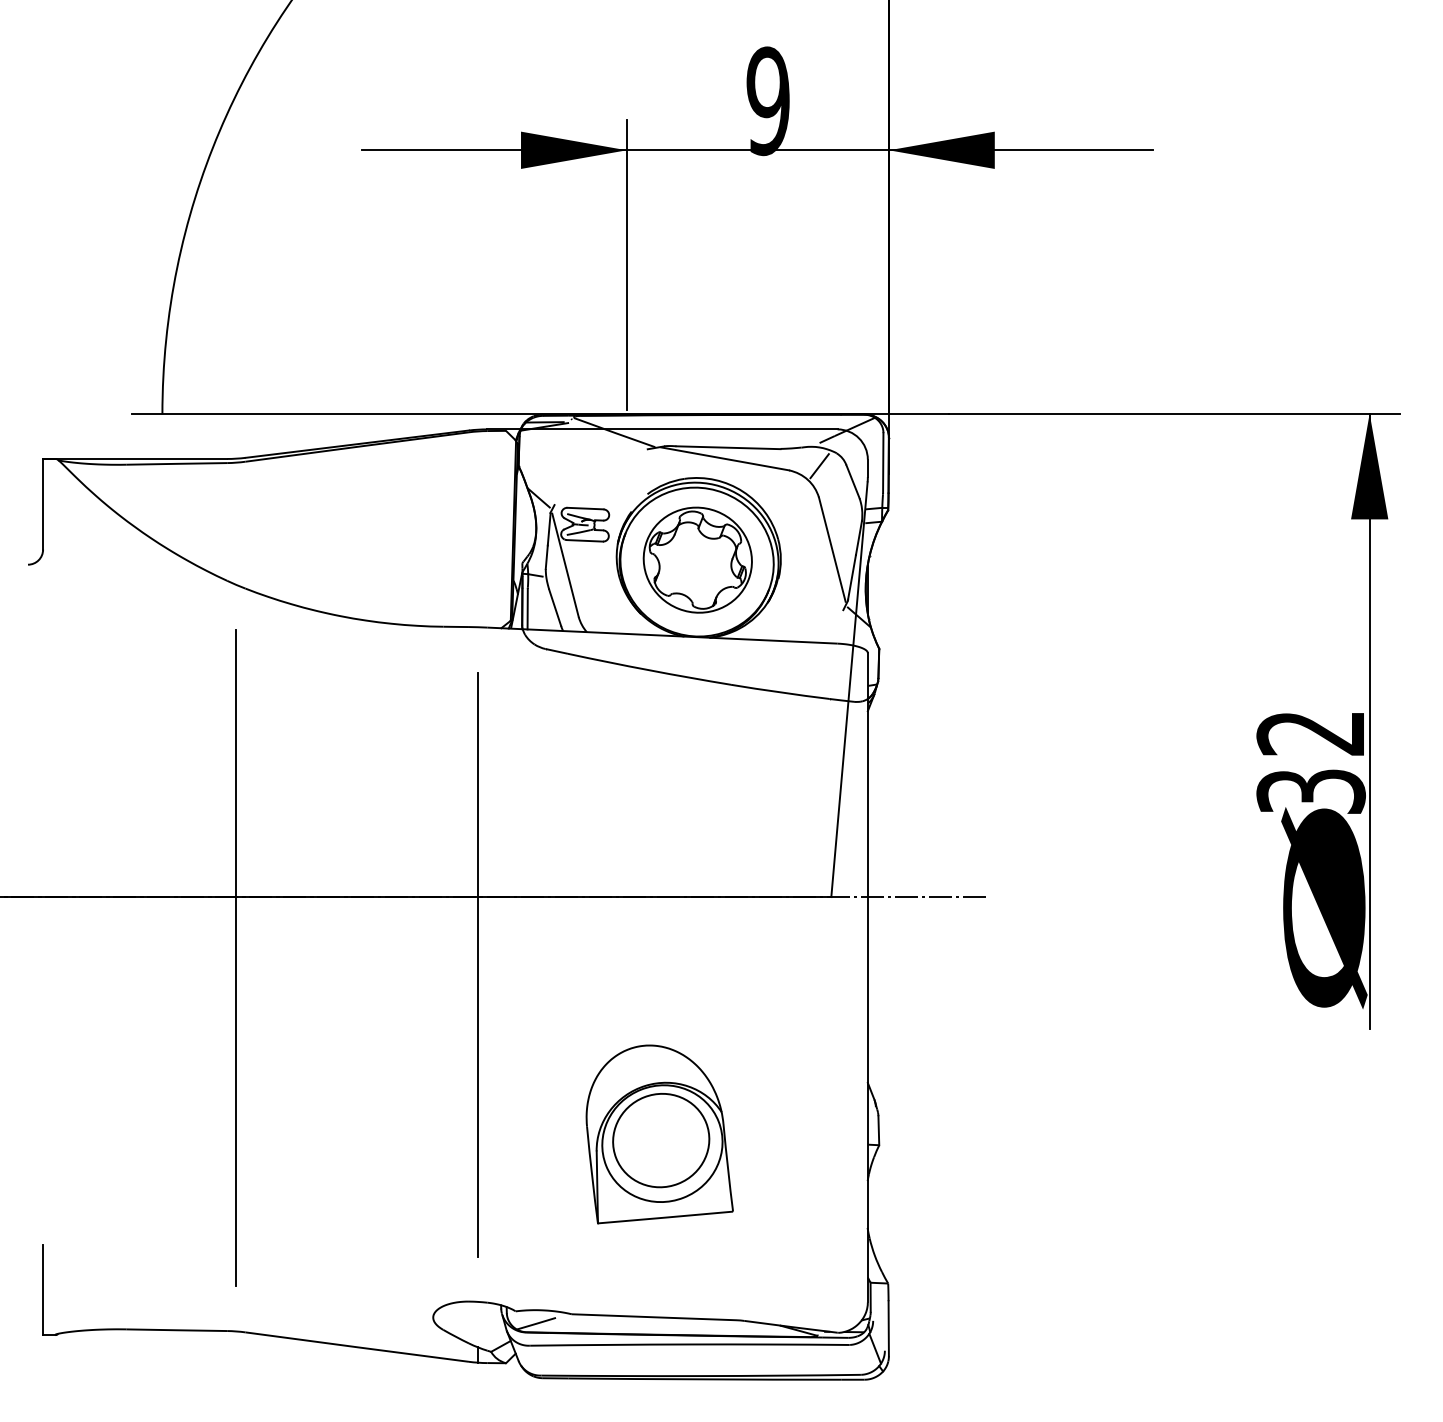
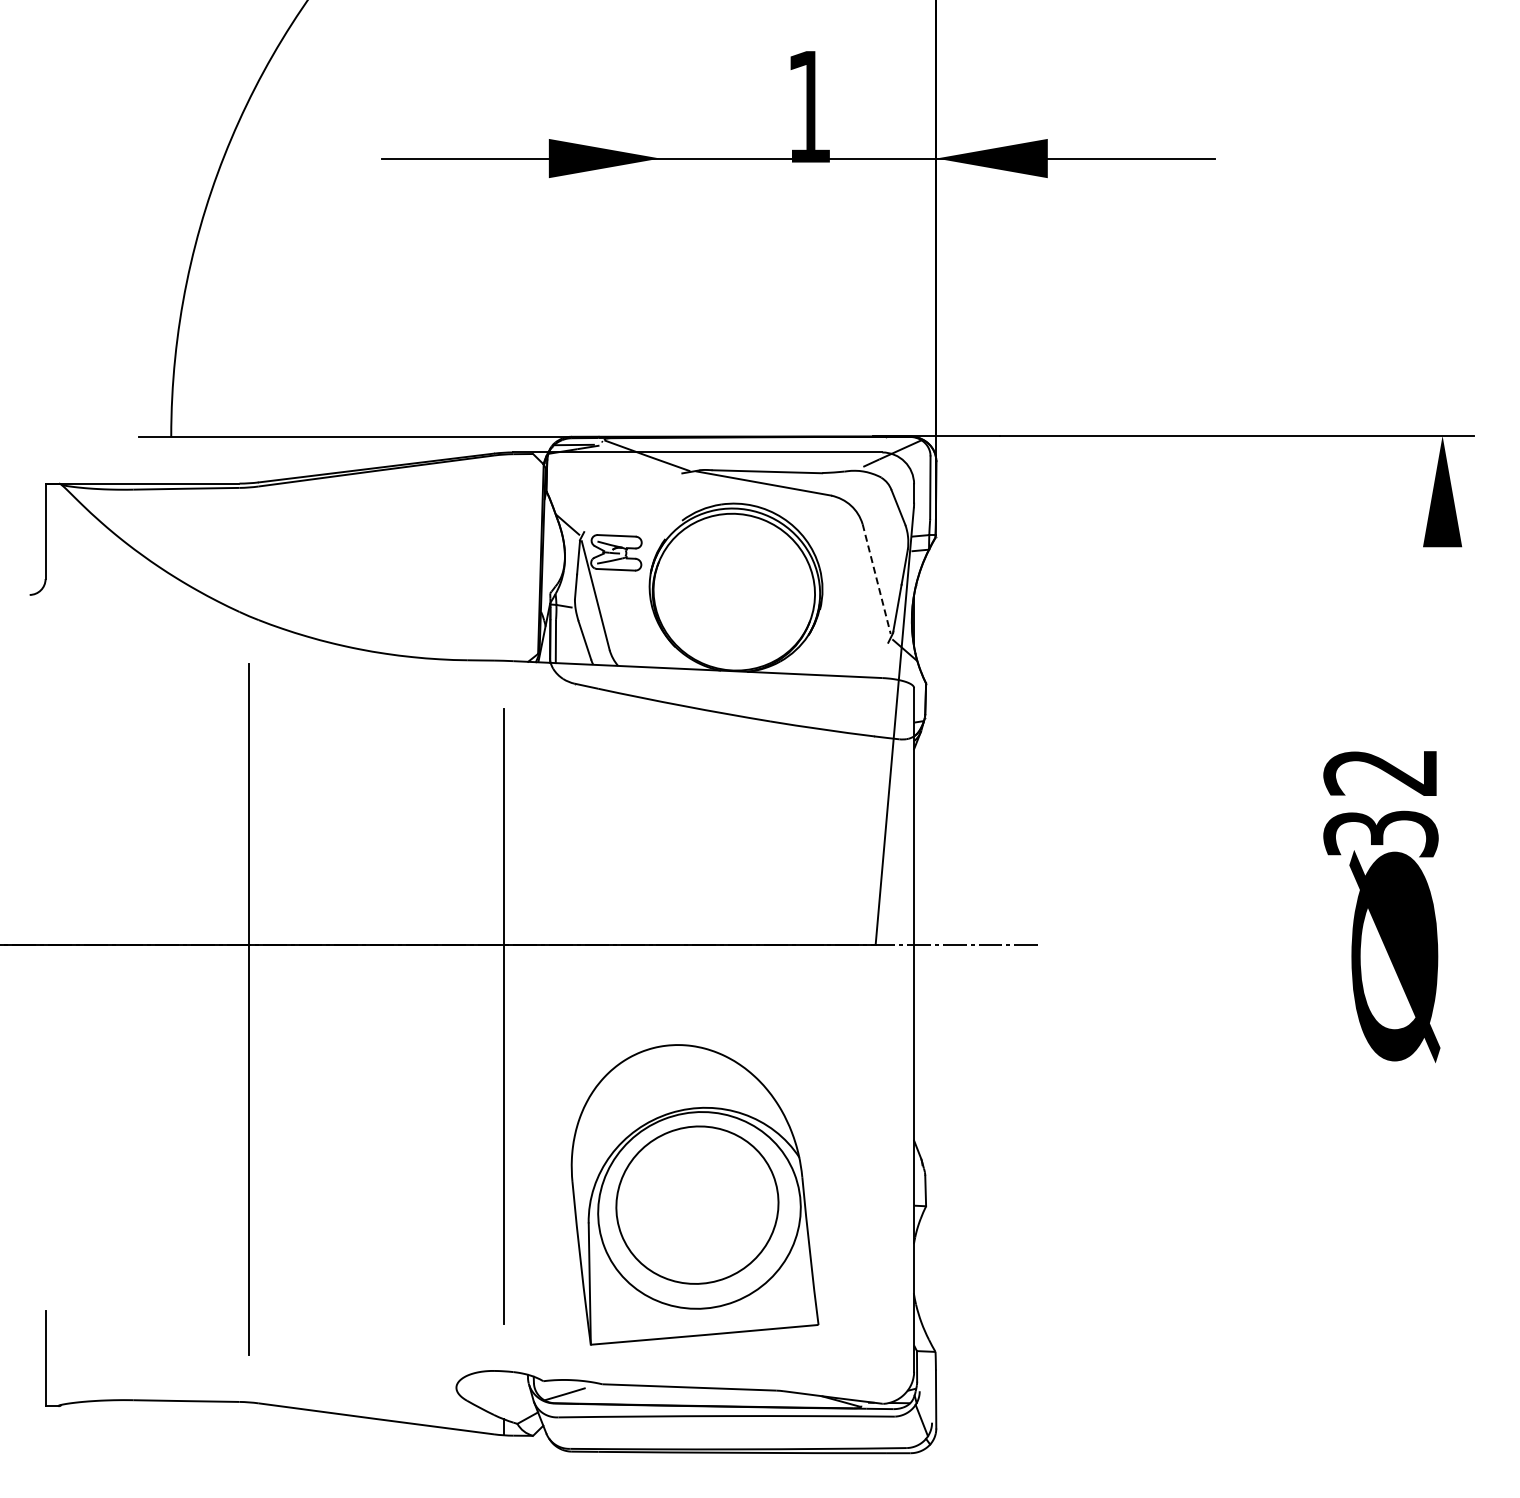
text: (767, 100) -> (808, 106), 9 -> 1
line: (627, 265) -> (660, 279), removed
line: (819, 465) -> (863, 490), removed
line: (832, 550) -> (876, 579), solid -> dashed
part: (697, 560) -> (734, 590), removed
line: (1369, 720) -> (1442, 759), removed
part: (659, 1134) -> (694, 1194), size x1.6

